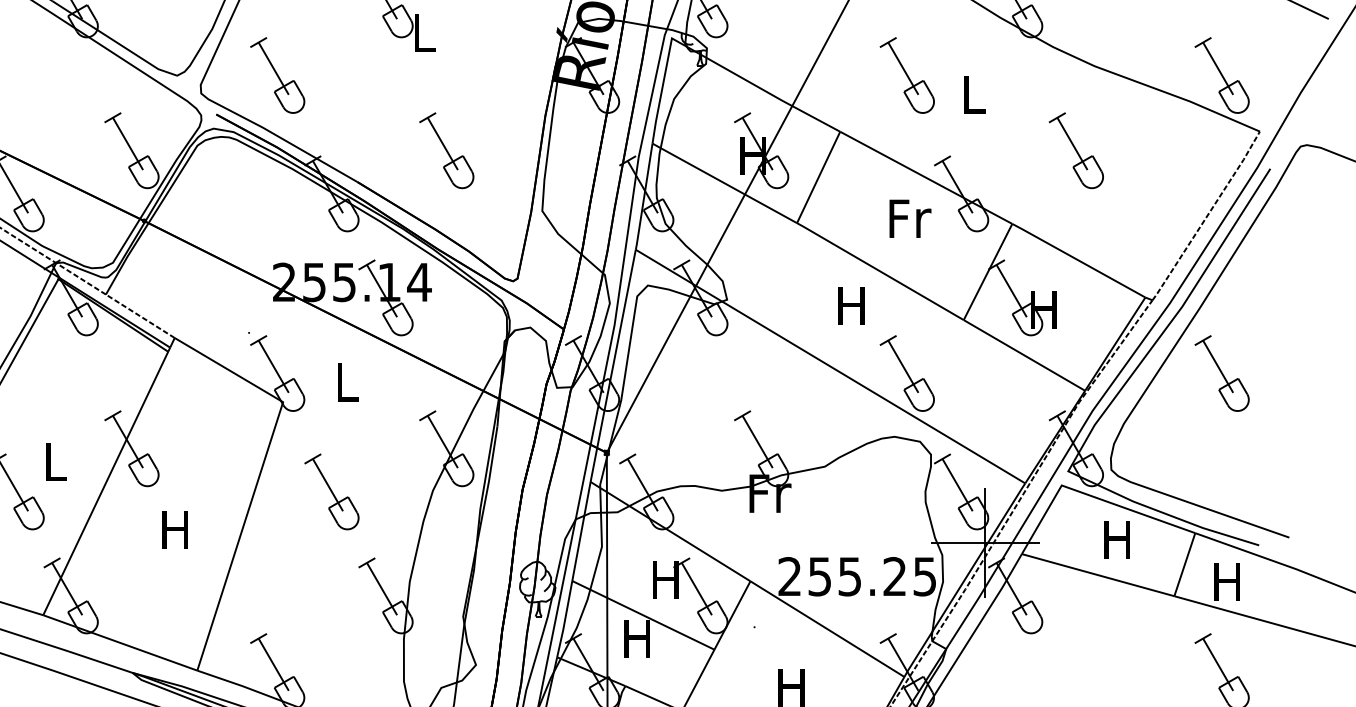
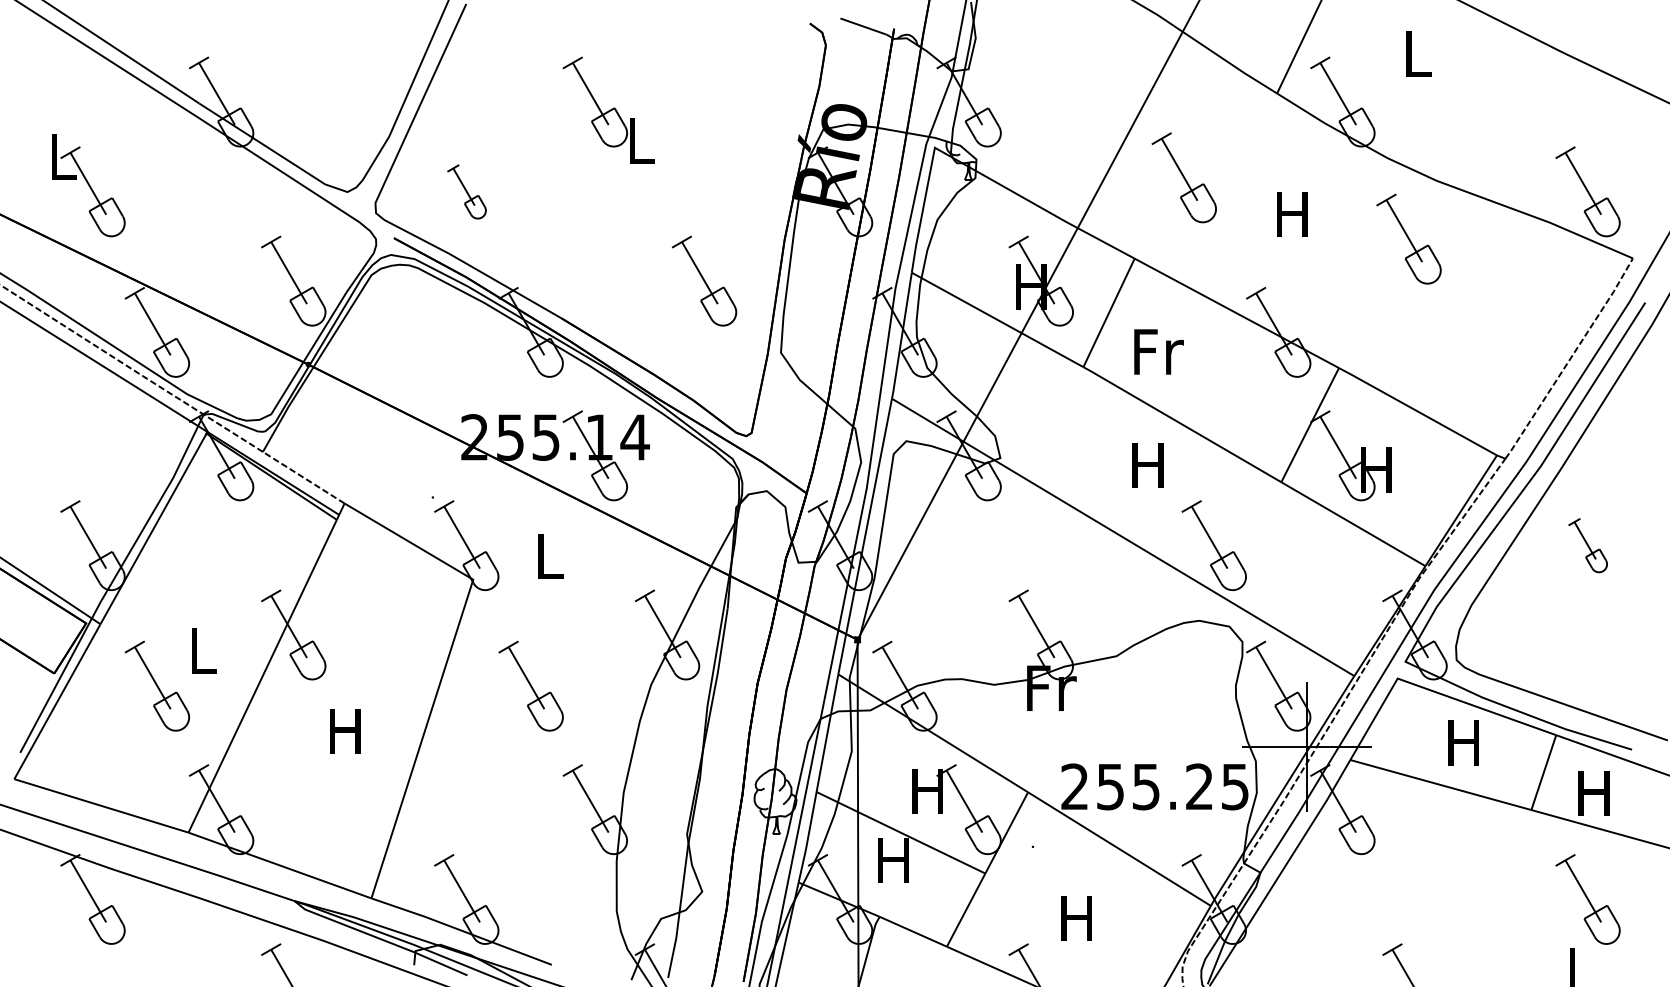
part: (277, 75) -> (466, 191), size x0.6
part: (906, 75) -> (1183, 177), moved
text: (973, 94) -> (1292, 214), L -> H
part: (446, 150) -> (704, 280), moved
part: (1075, 150) -> (1408, 238), moved
text: (909, 218) -> (1158, 351), moved
part: (1221, 373) -> (1587, 545), size x0.6

